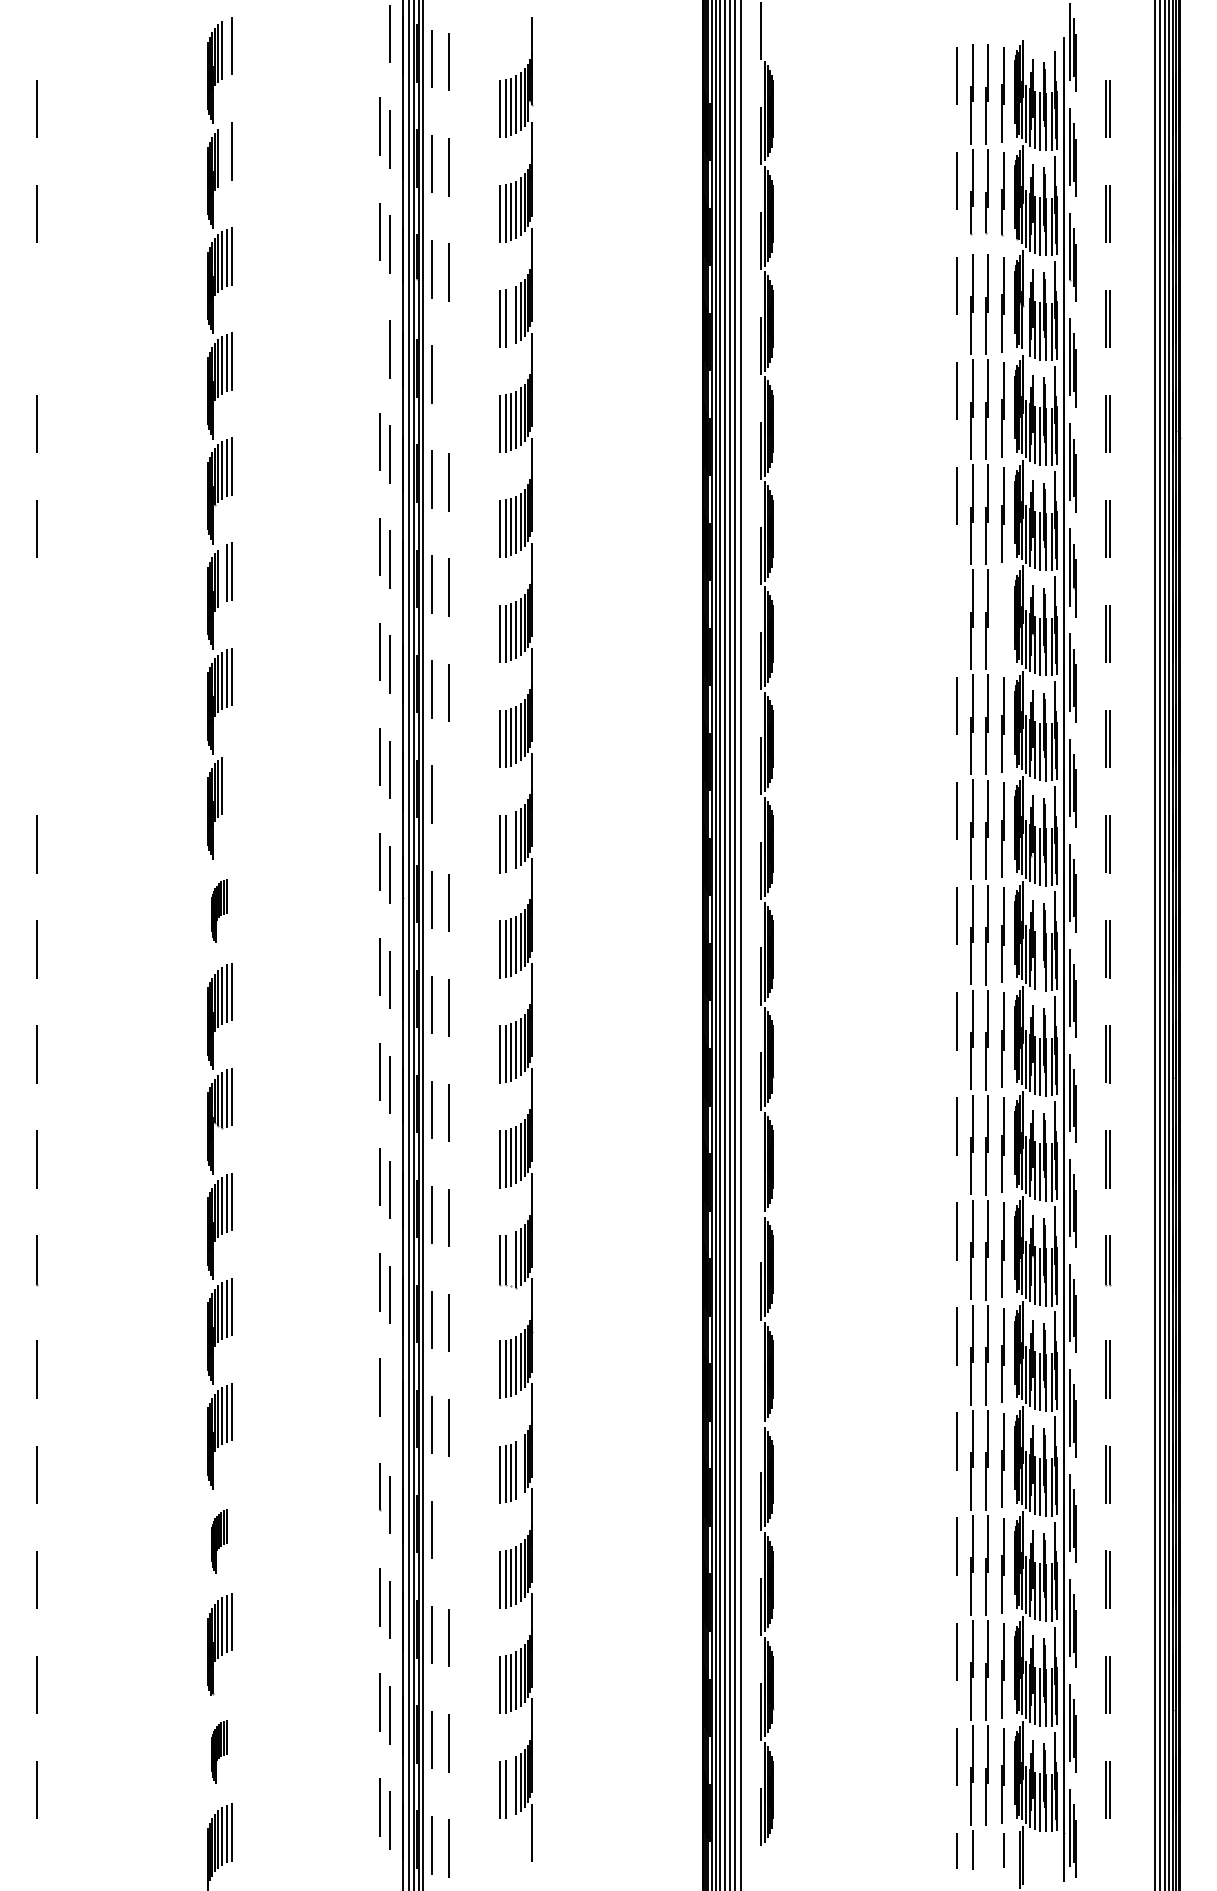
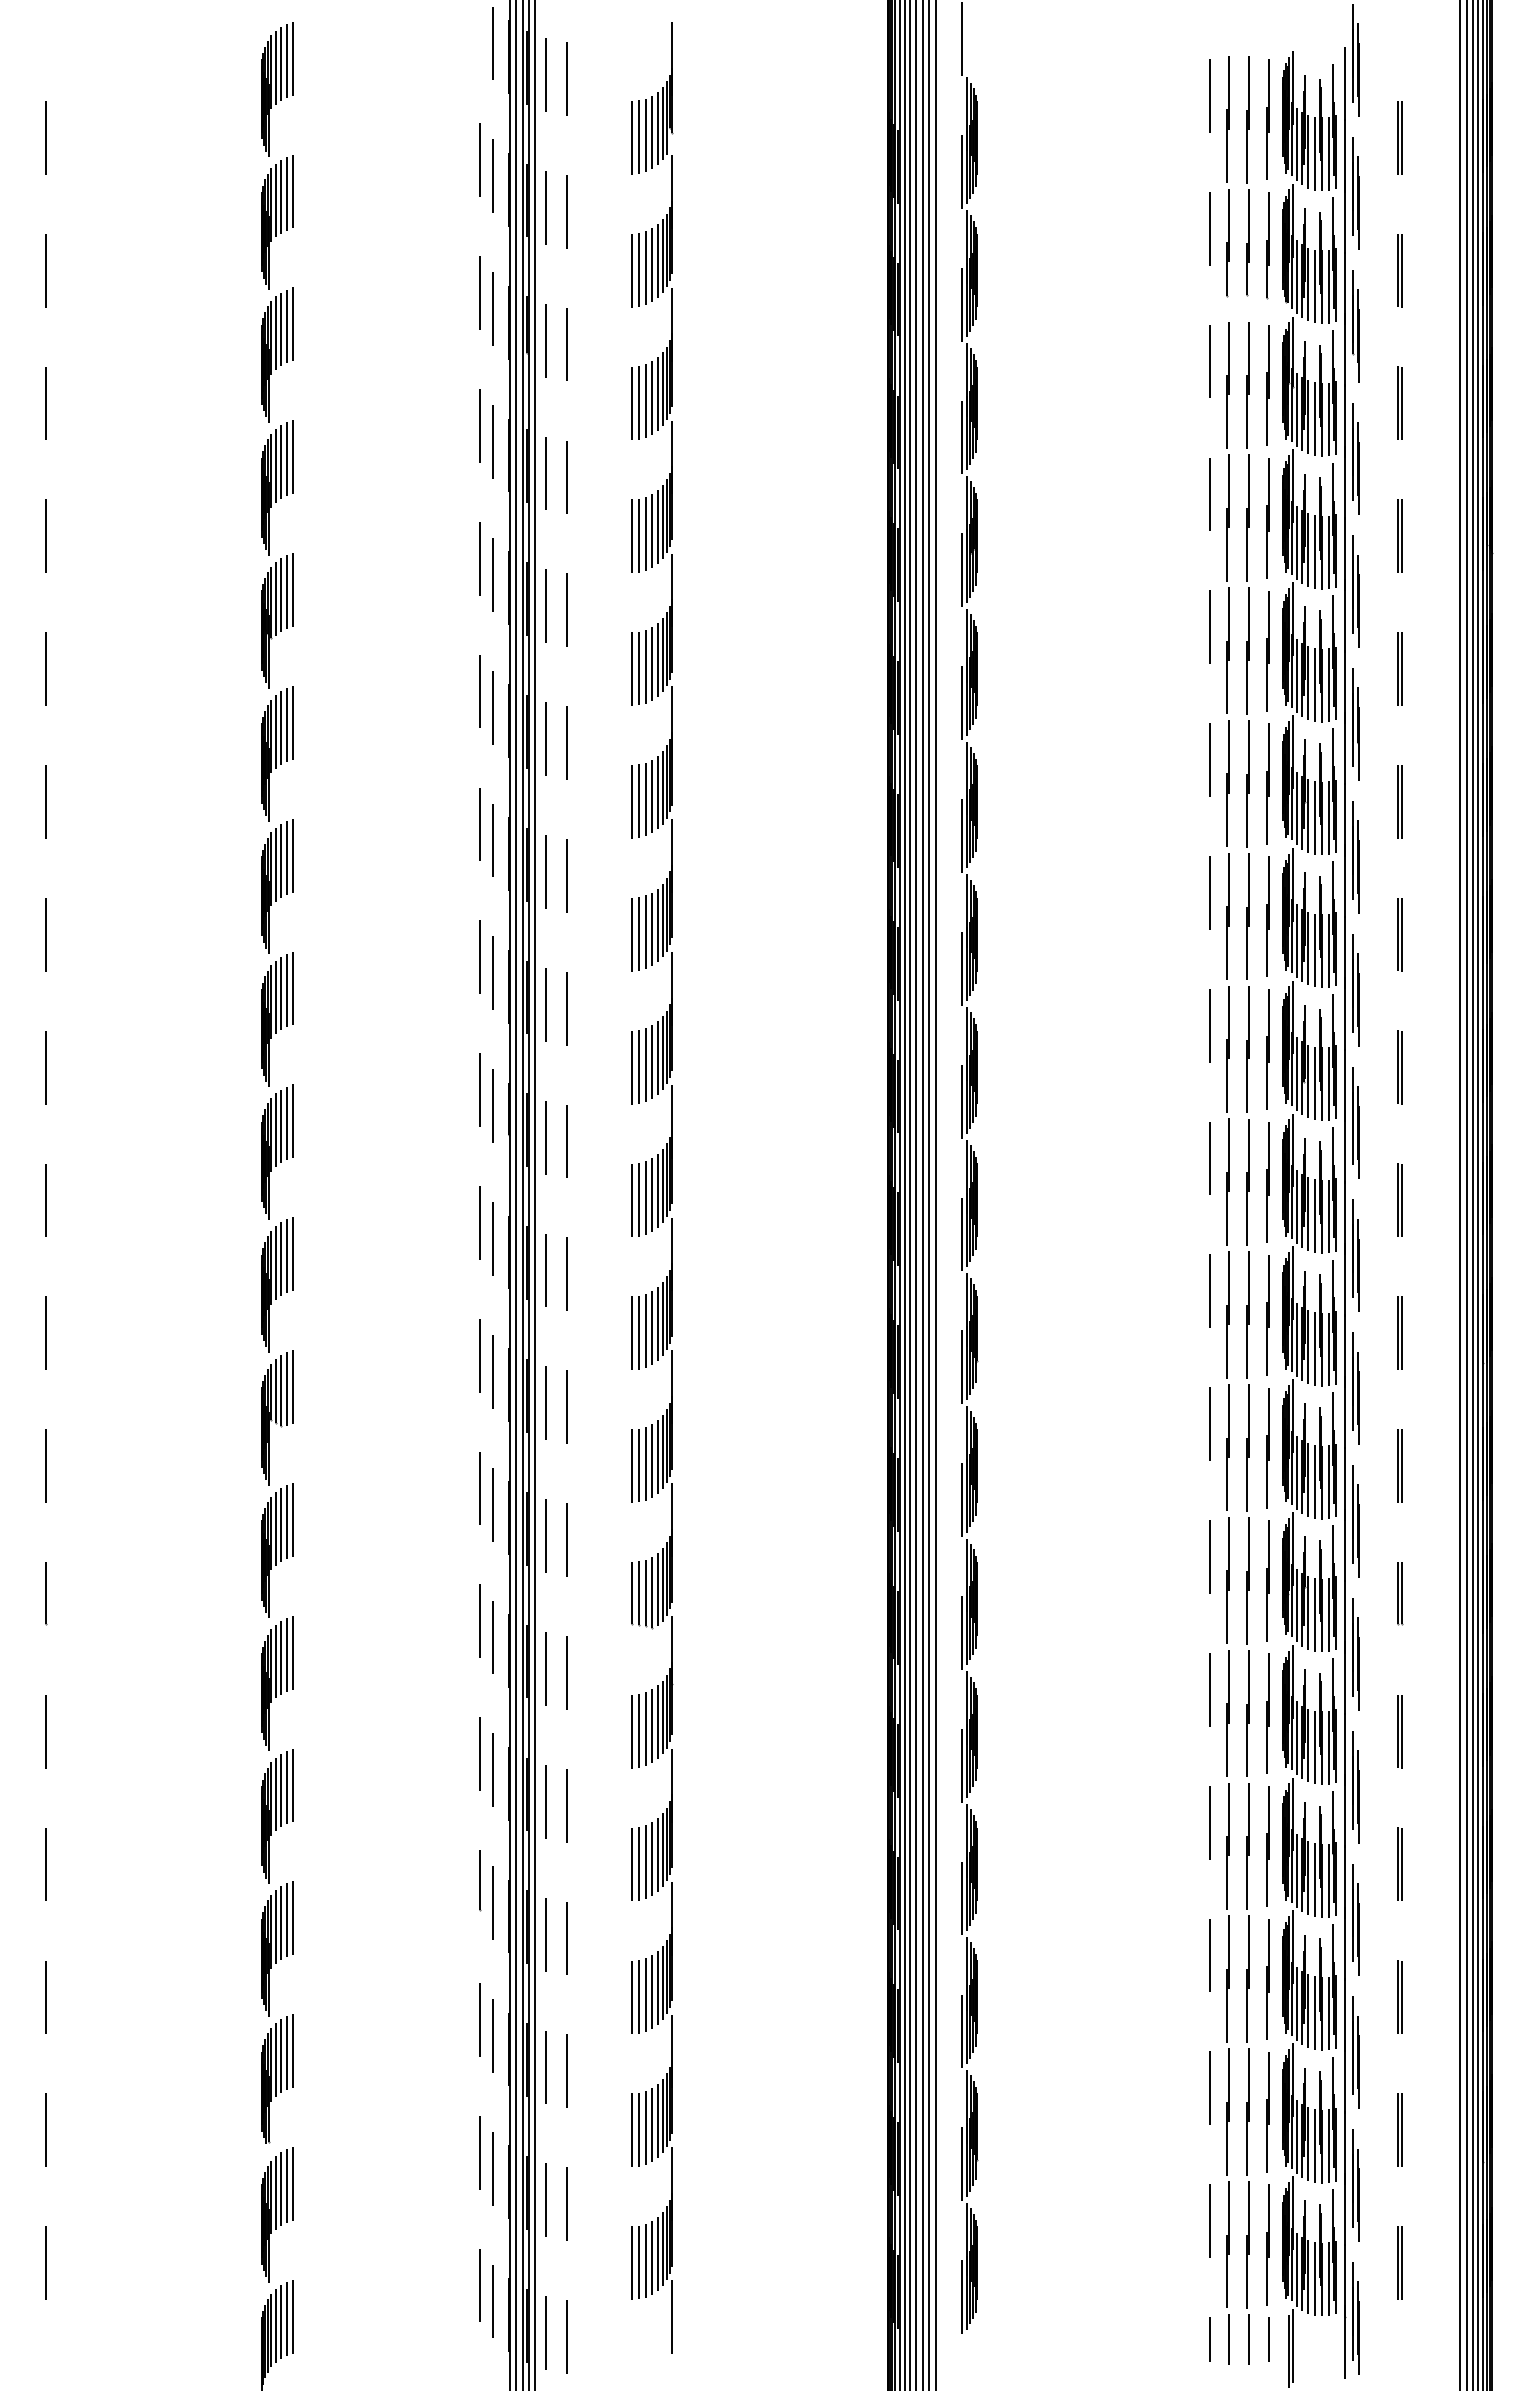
line: (226, 47) -> (286, 60), added
line: (226, 152) -> (286, 193), added
line: (222, 155) -> (280, 196), added
line: (510, 316) -> (645, 400), added
line: (37, 319) -> (46, 403), added
line: (1025, 323) -> (1296, 409), added
line: (379, 336) -> (479, 425), added
line: (448, 377) -> (566, 477), added
line: (222, 575) -> (280, 727), added
line: (956, 600) -> (1209, 759), added
part: (1002, 619) -> (1267, 783), added
line: (36, 633) -> (45, 801), added
line: (37, 739) -> (46, 934), added
line: (231, 781) -> (292, 988), added
line: (226, 783) -> (286, 990), added
line: (448, 797) -> (566, 1008), added
line: (510, 842) -> (645, 1065), added
part: (219, 910) -> (277, 1151), size x1.67
line: (1040, 962) -> (1315, 1216), added
line: (760, 1186) -> (961, 1500), added
line: (510, 1259) -> (645, 1592), added
line: (760, 1396) -> (961, 1765), added
line: (390, 1400) -> (493, 1770), added
line: (521, 1467) -> (658, 1855), added
line: (448, 1533) -> (566, 1938), added
part: (219, 1541) -> (277, 1948), size x1.67
part: (219, 1751) -> (277, 2214), size x1.67
line: (510, 1787) -> (645, 2260), added
line: (988, 1849) -> (1249, 2338), added

